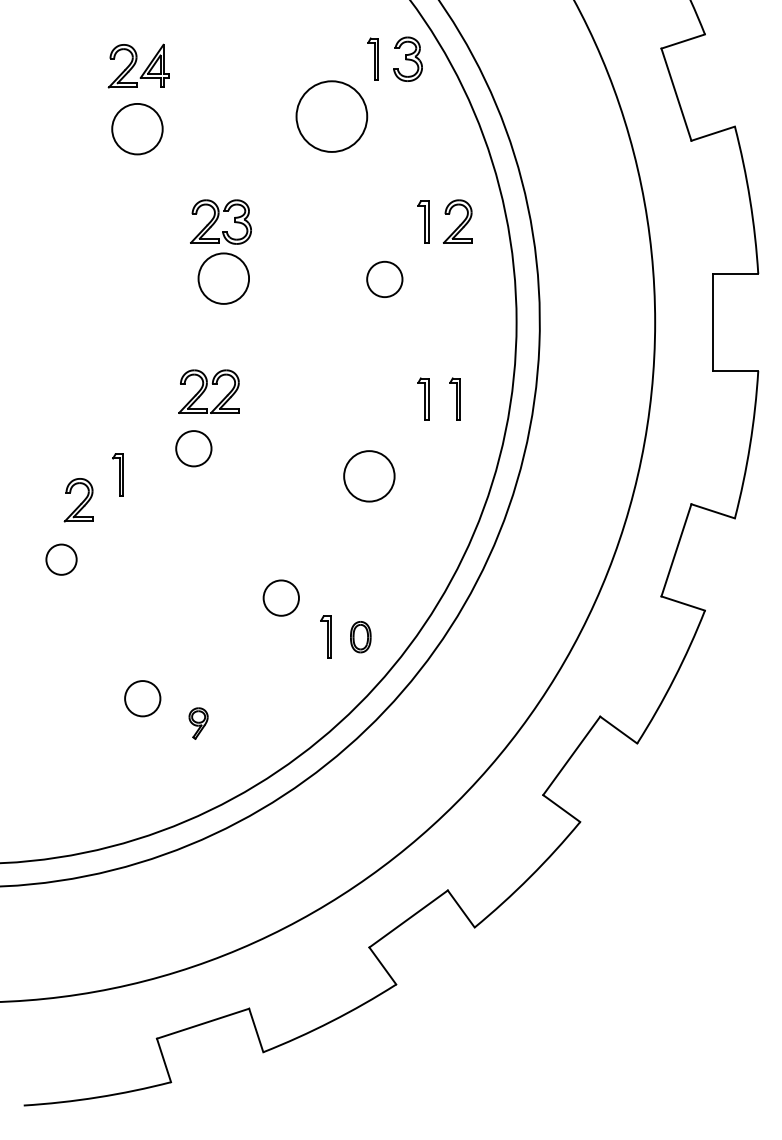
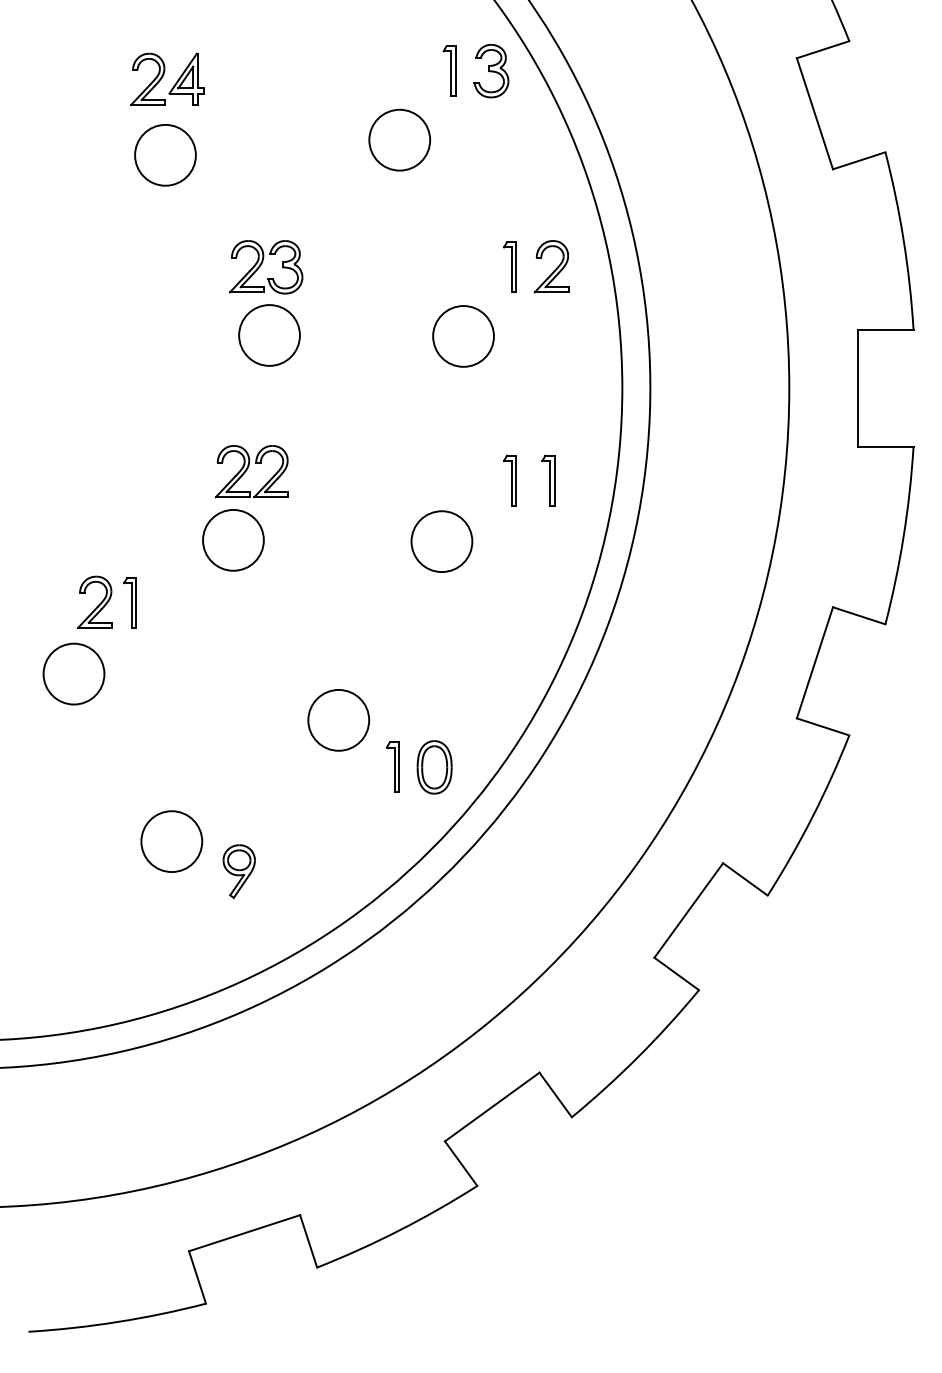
circle: (331, 116) -> (399, 139), size x0.71
circle: (384, 279) -> (463, 336), size x1.43
circle: (193, 448) -> (233, 539), size x1.43
part: (117, 474) -> (129, 602), moved
circle: (369, 476) -> (441, 541), moved
circle: (61, 559) -> (73, 673), size x1.67
circle: (281, 598) -> (338, 720), size x1.43
part: (360, 637) -> (434, 767), size x1.43
circle: (142, 698) -> (171, 841), size x1.43
part: (198, 723) -> (238, 871), size x1.43

